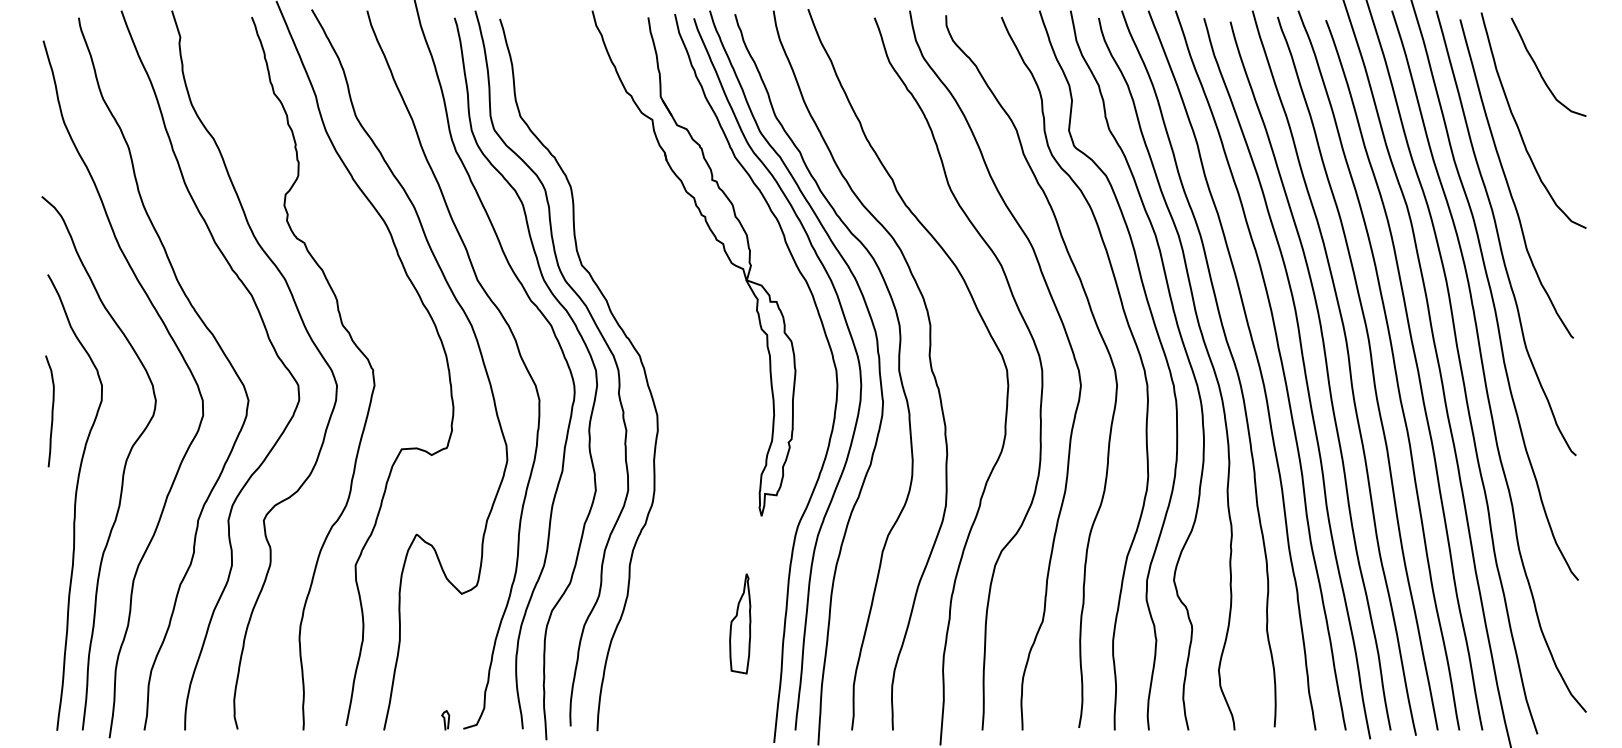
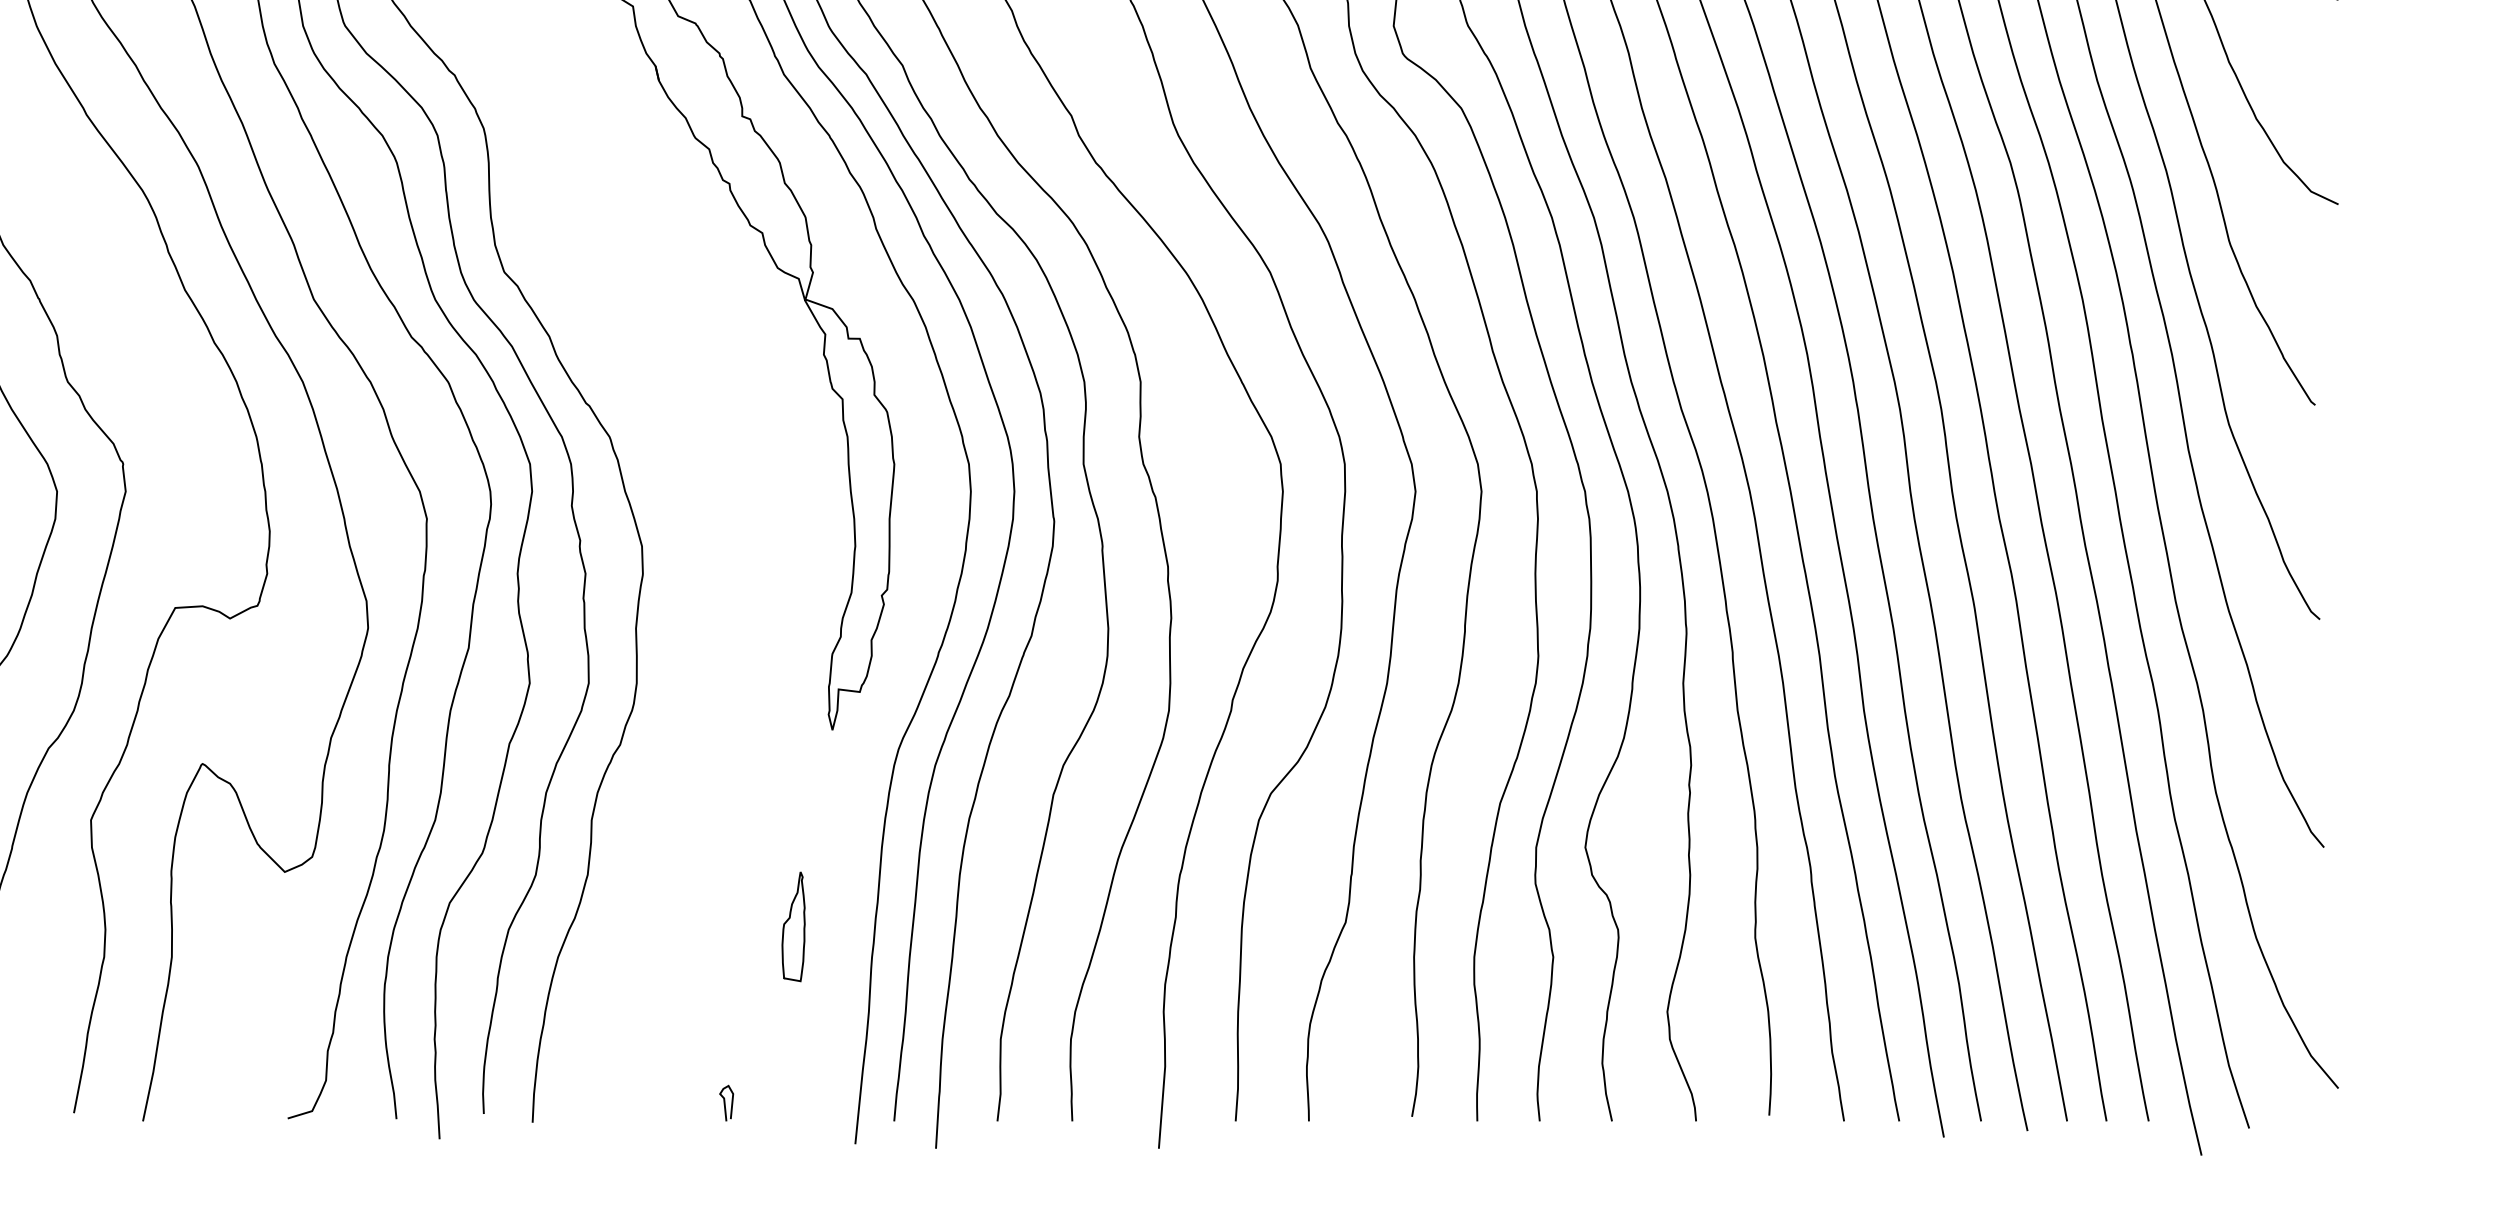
part: (740, 623) -> (793, 926), size x0.6
curve: (445, 720) -> (726, 1103), moved

